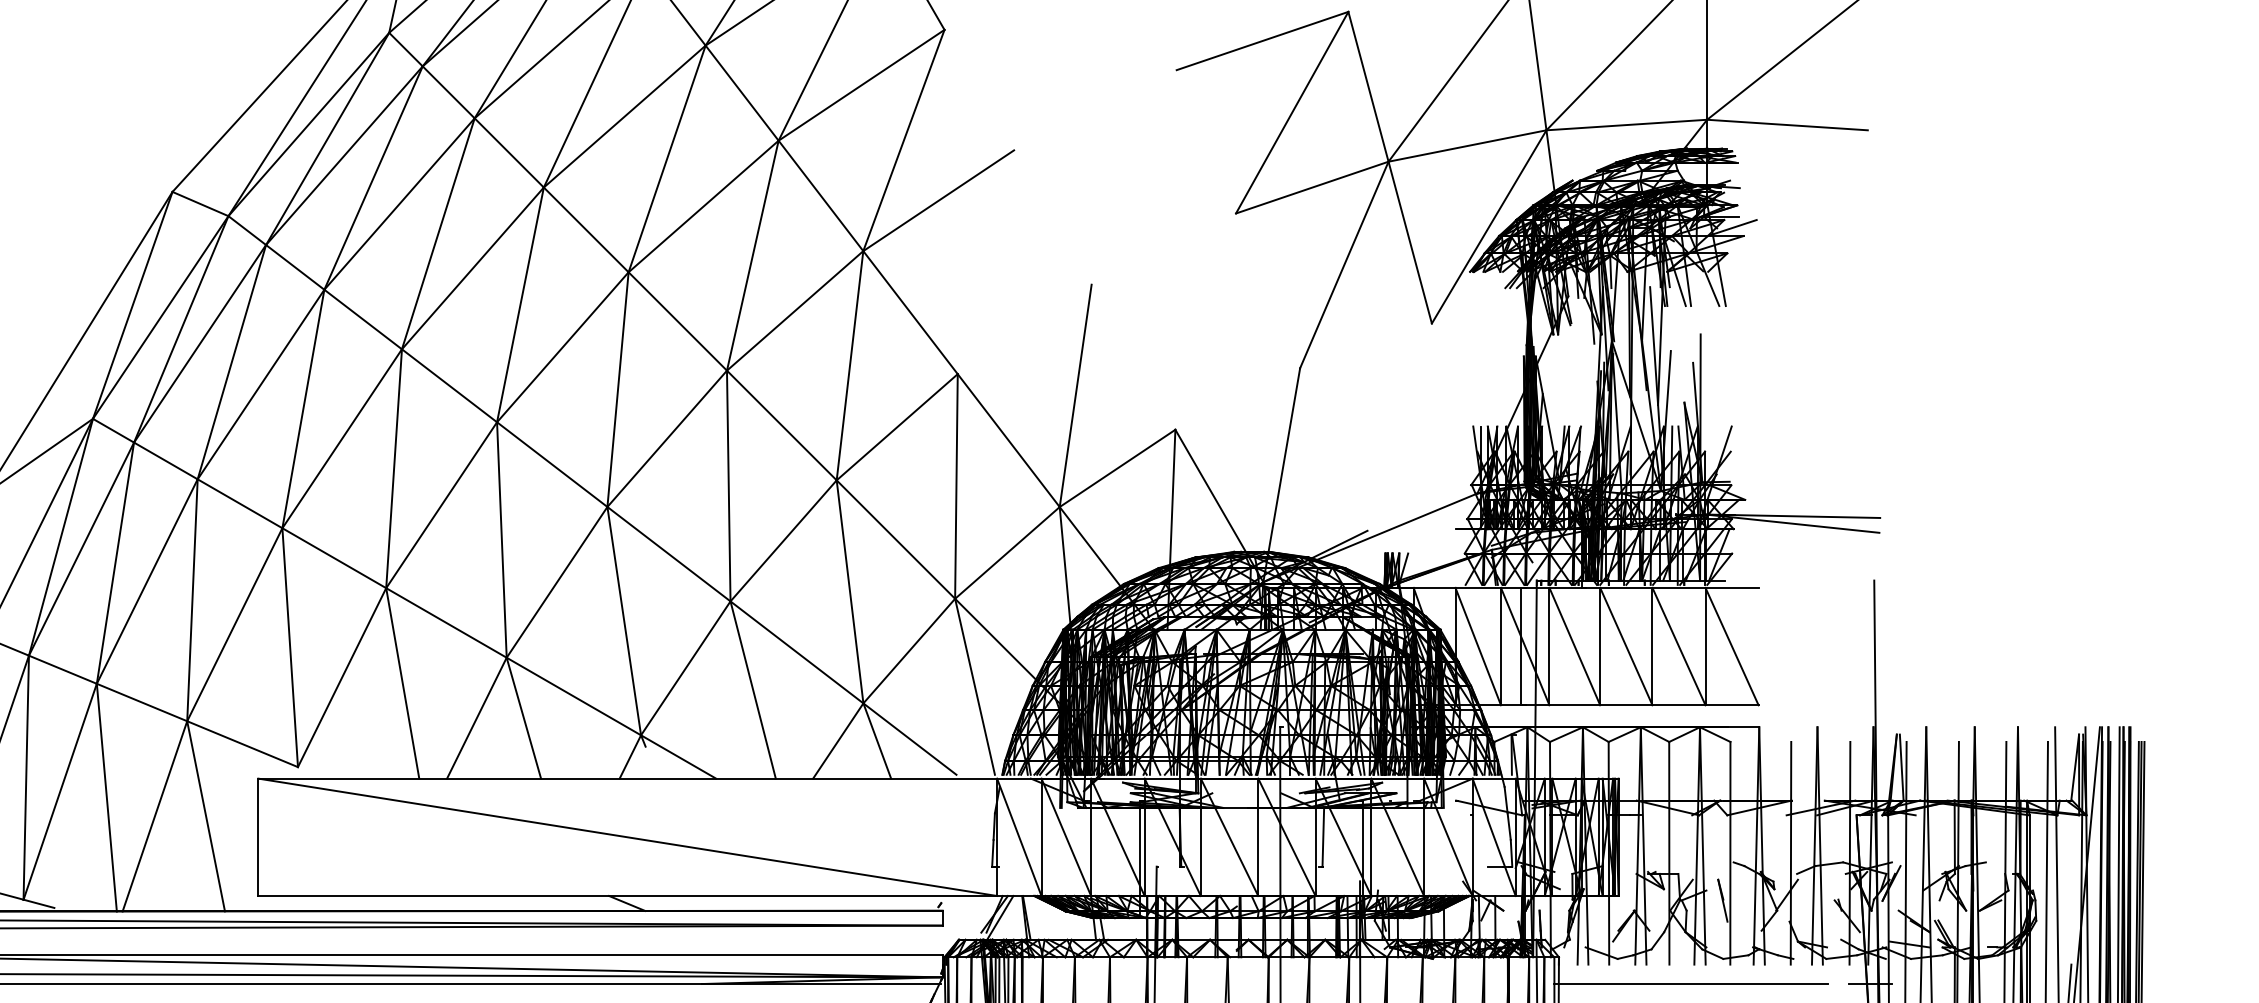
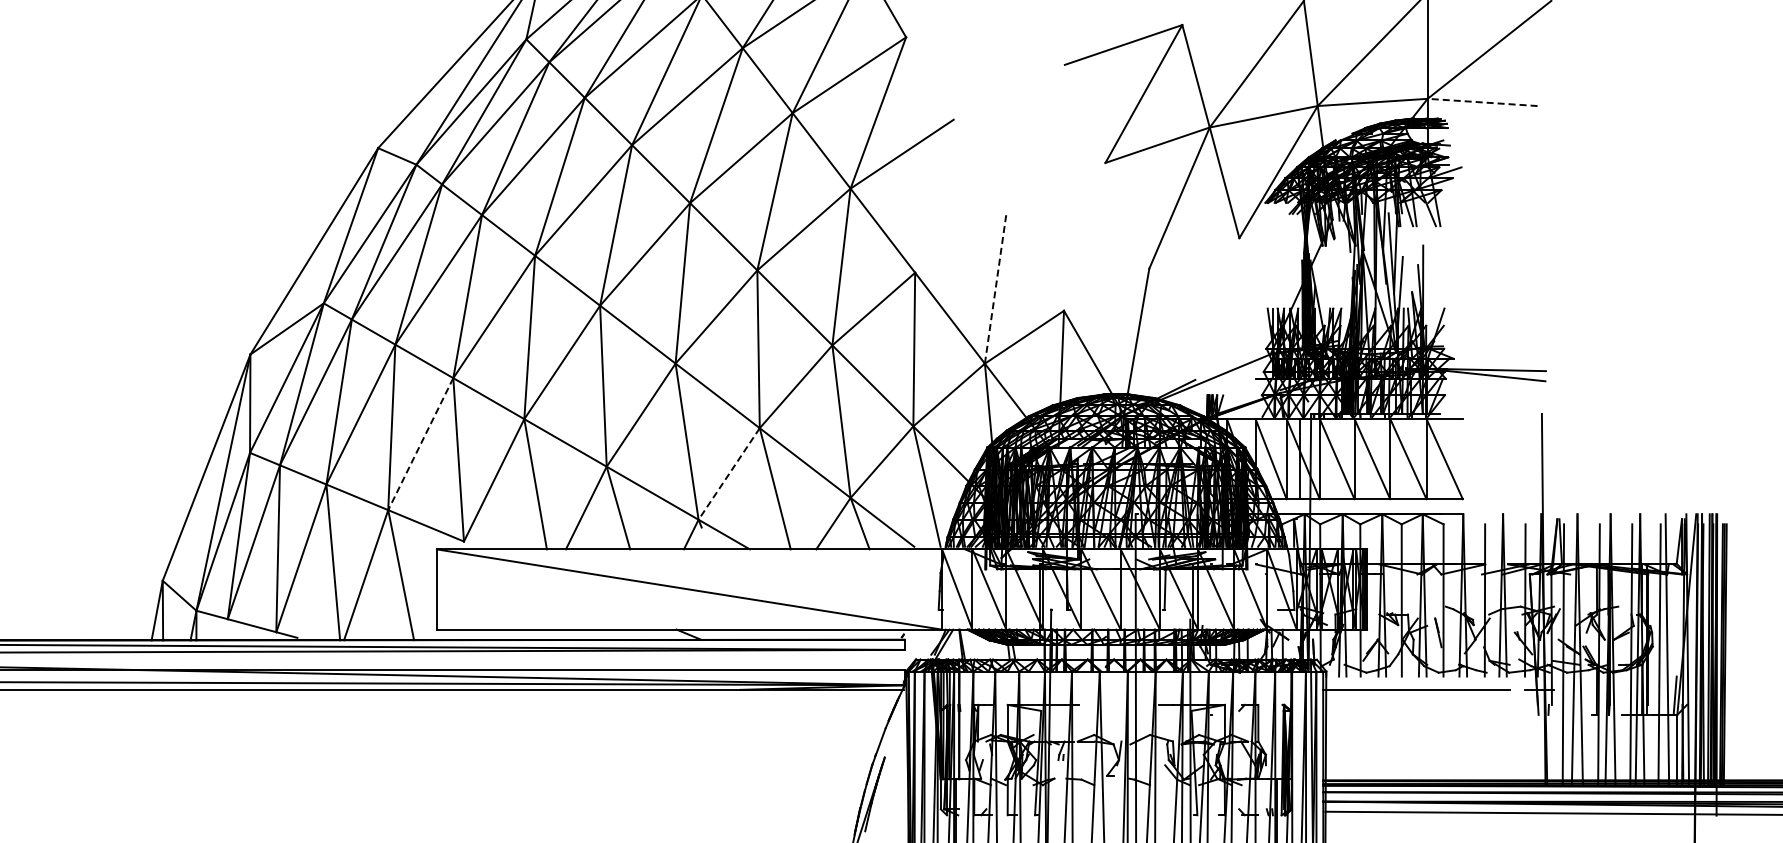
line: (1787, 125) -> (1482, 102), solid -> dashed
line: (1075, 395) -> (995, 287), solid -> dashed
line: (234, 625) -> (420, 444), solid -> dashed
line: (684, 669) -> (728, 474), solid -> dashed

